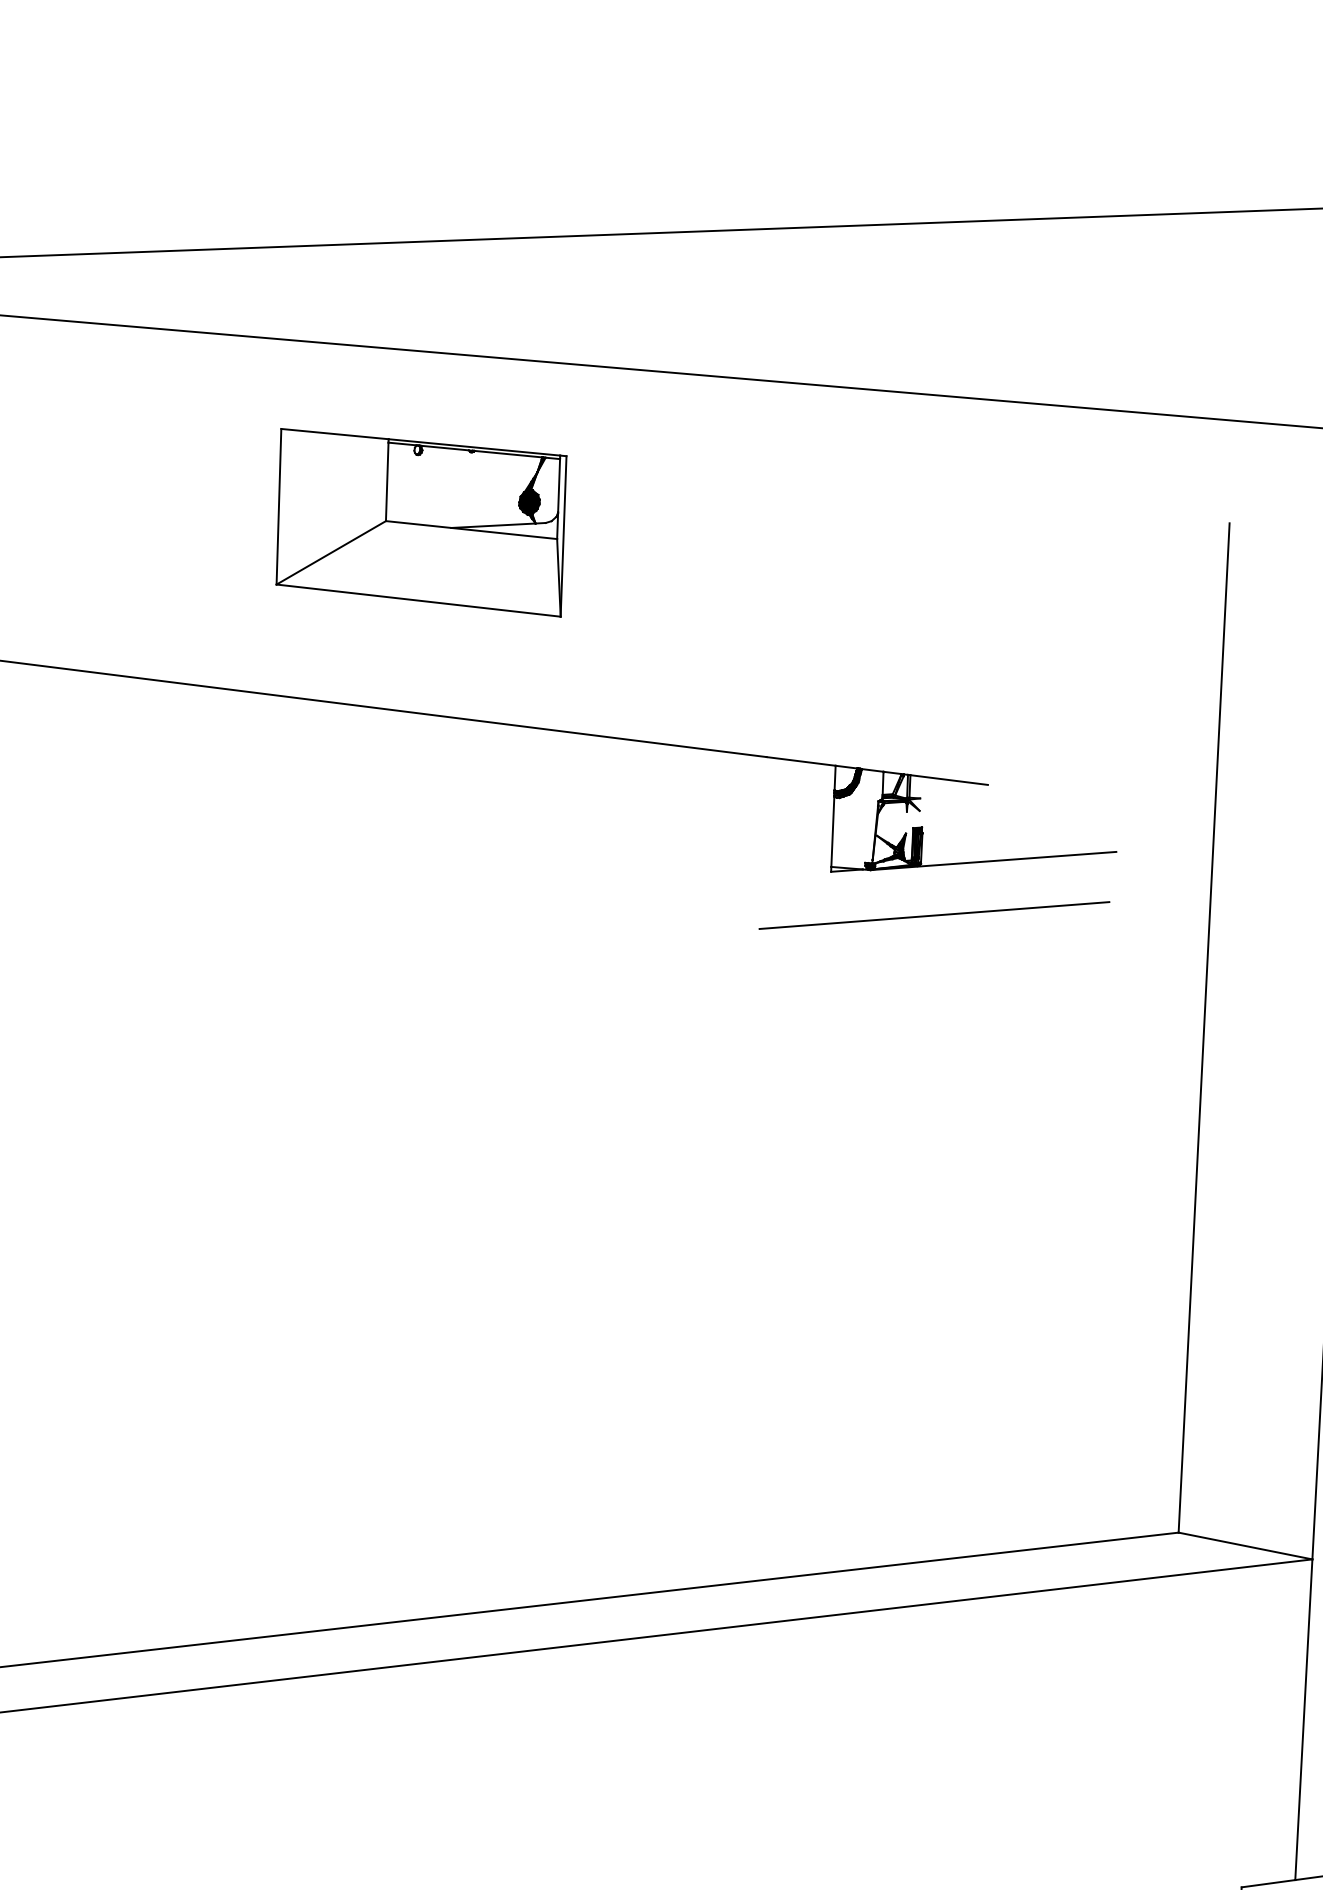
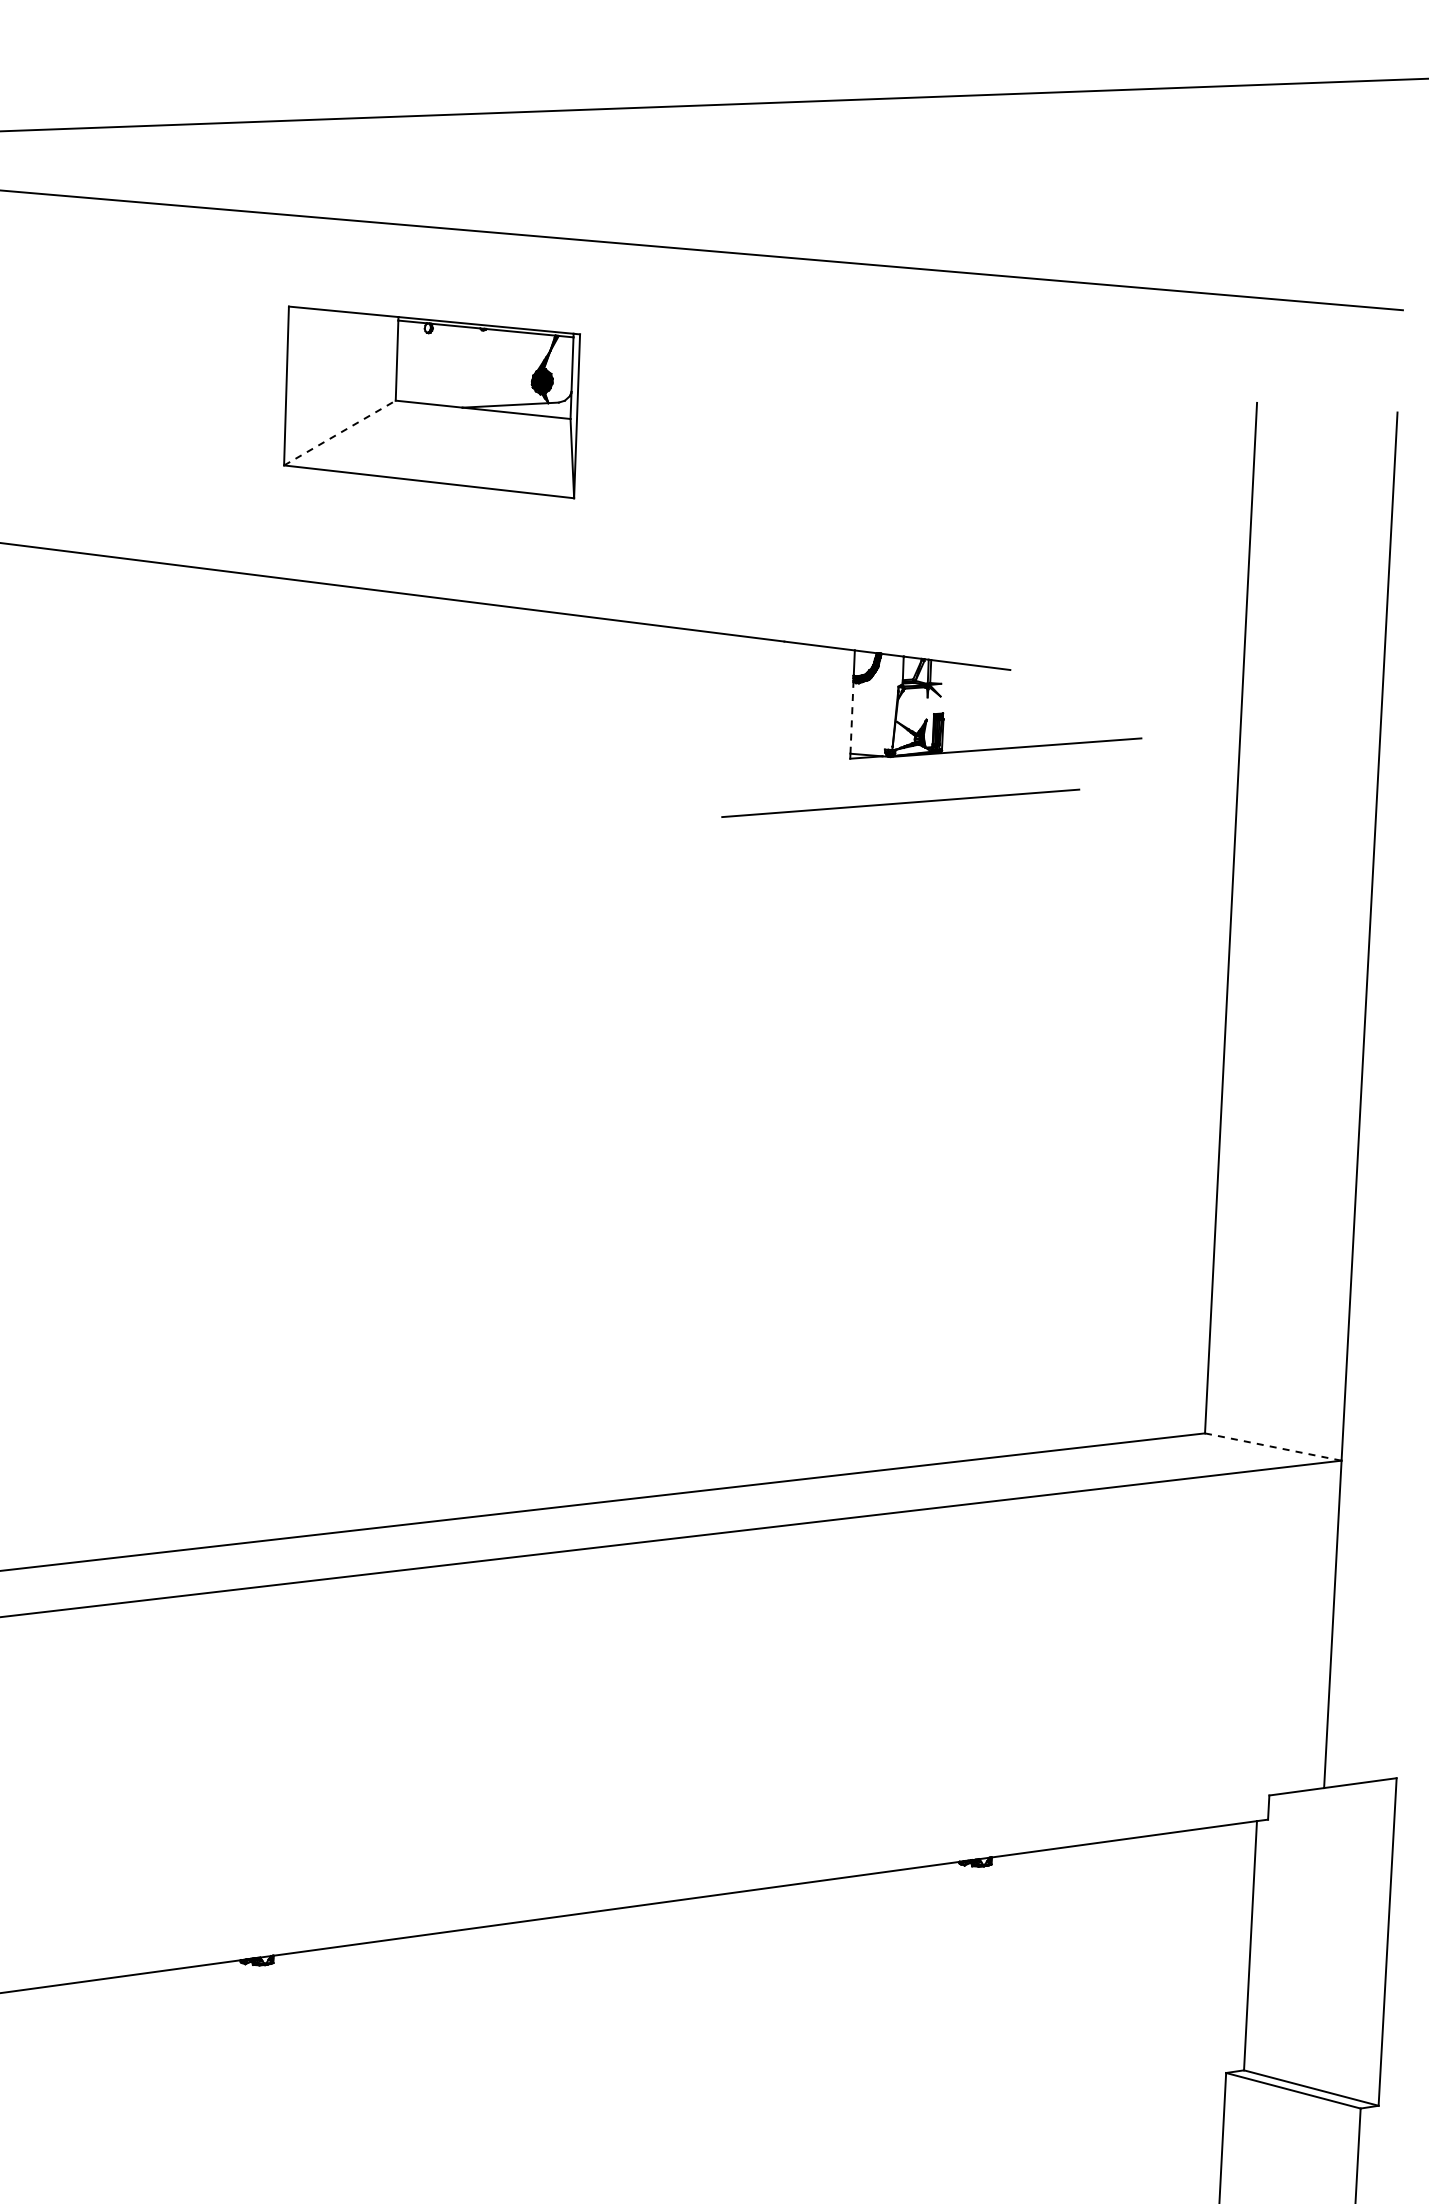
line: (330, 553) -> (339, 433), solid -> dashed
line: (832, 831) -> (851, 717), solid -> dashed
line: (934, 914) -> (900, 802), moved
line: (1245, 1546) -> (1273, 1447), solid -> dashed

